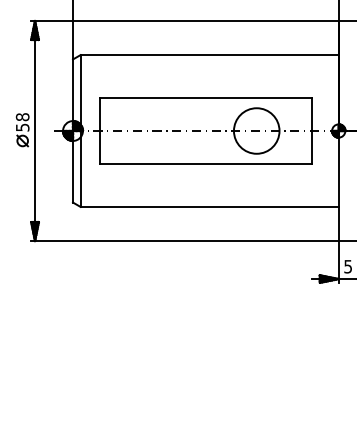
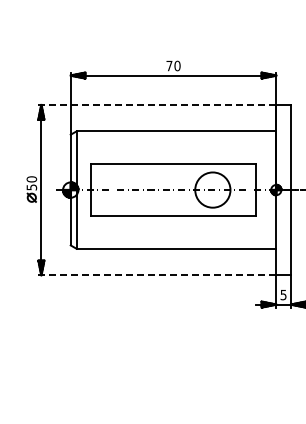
line: (185, 20) -> (157, 104), solid -> dashed
text: (22, 117) -> (31, 179), 58 -> 50
line: (185, 241) -> (157, 275), solid -> dashed

